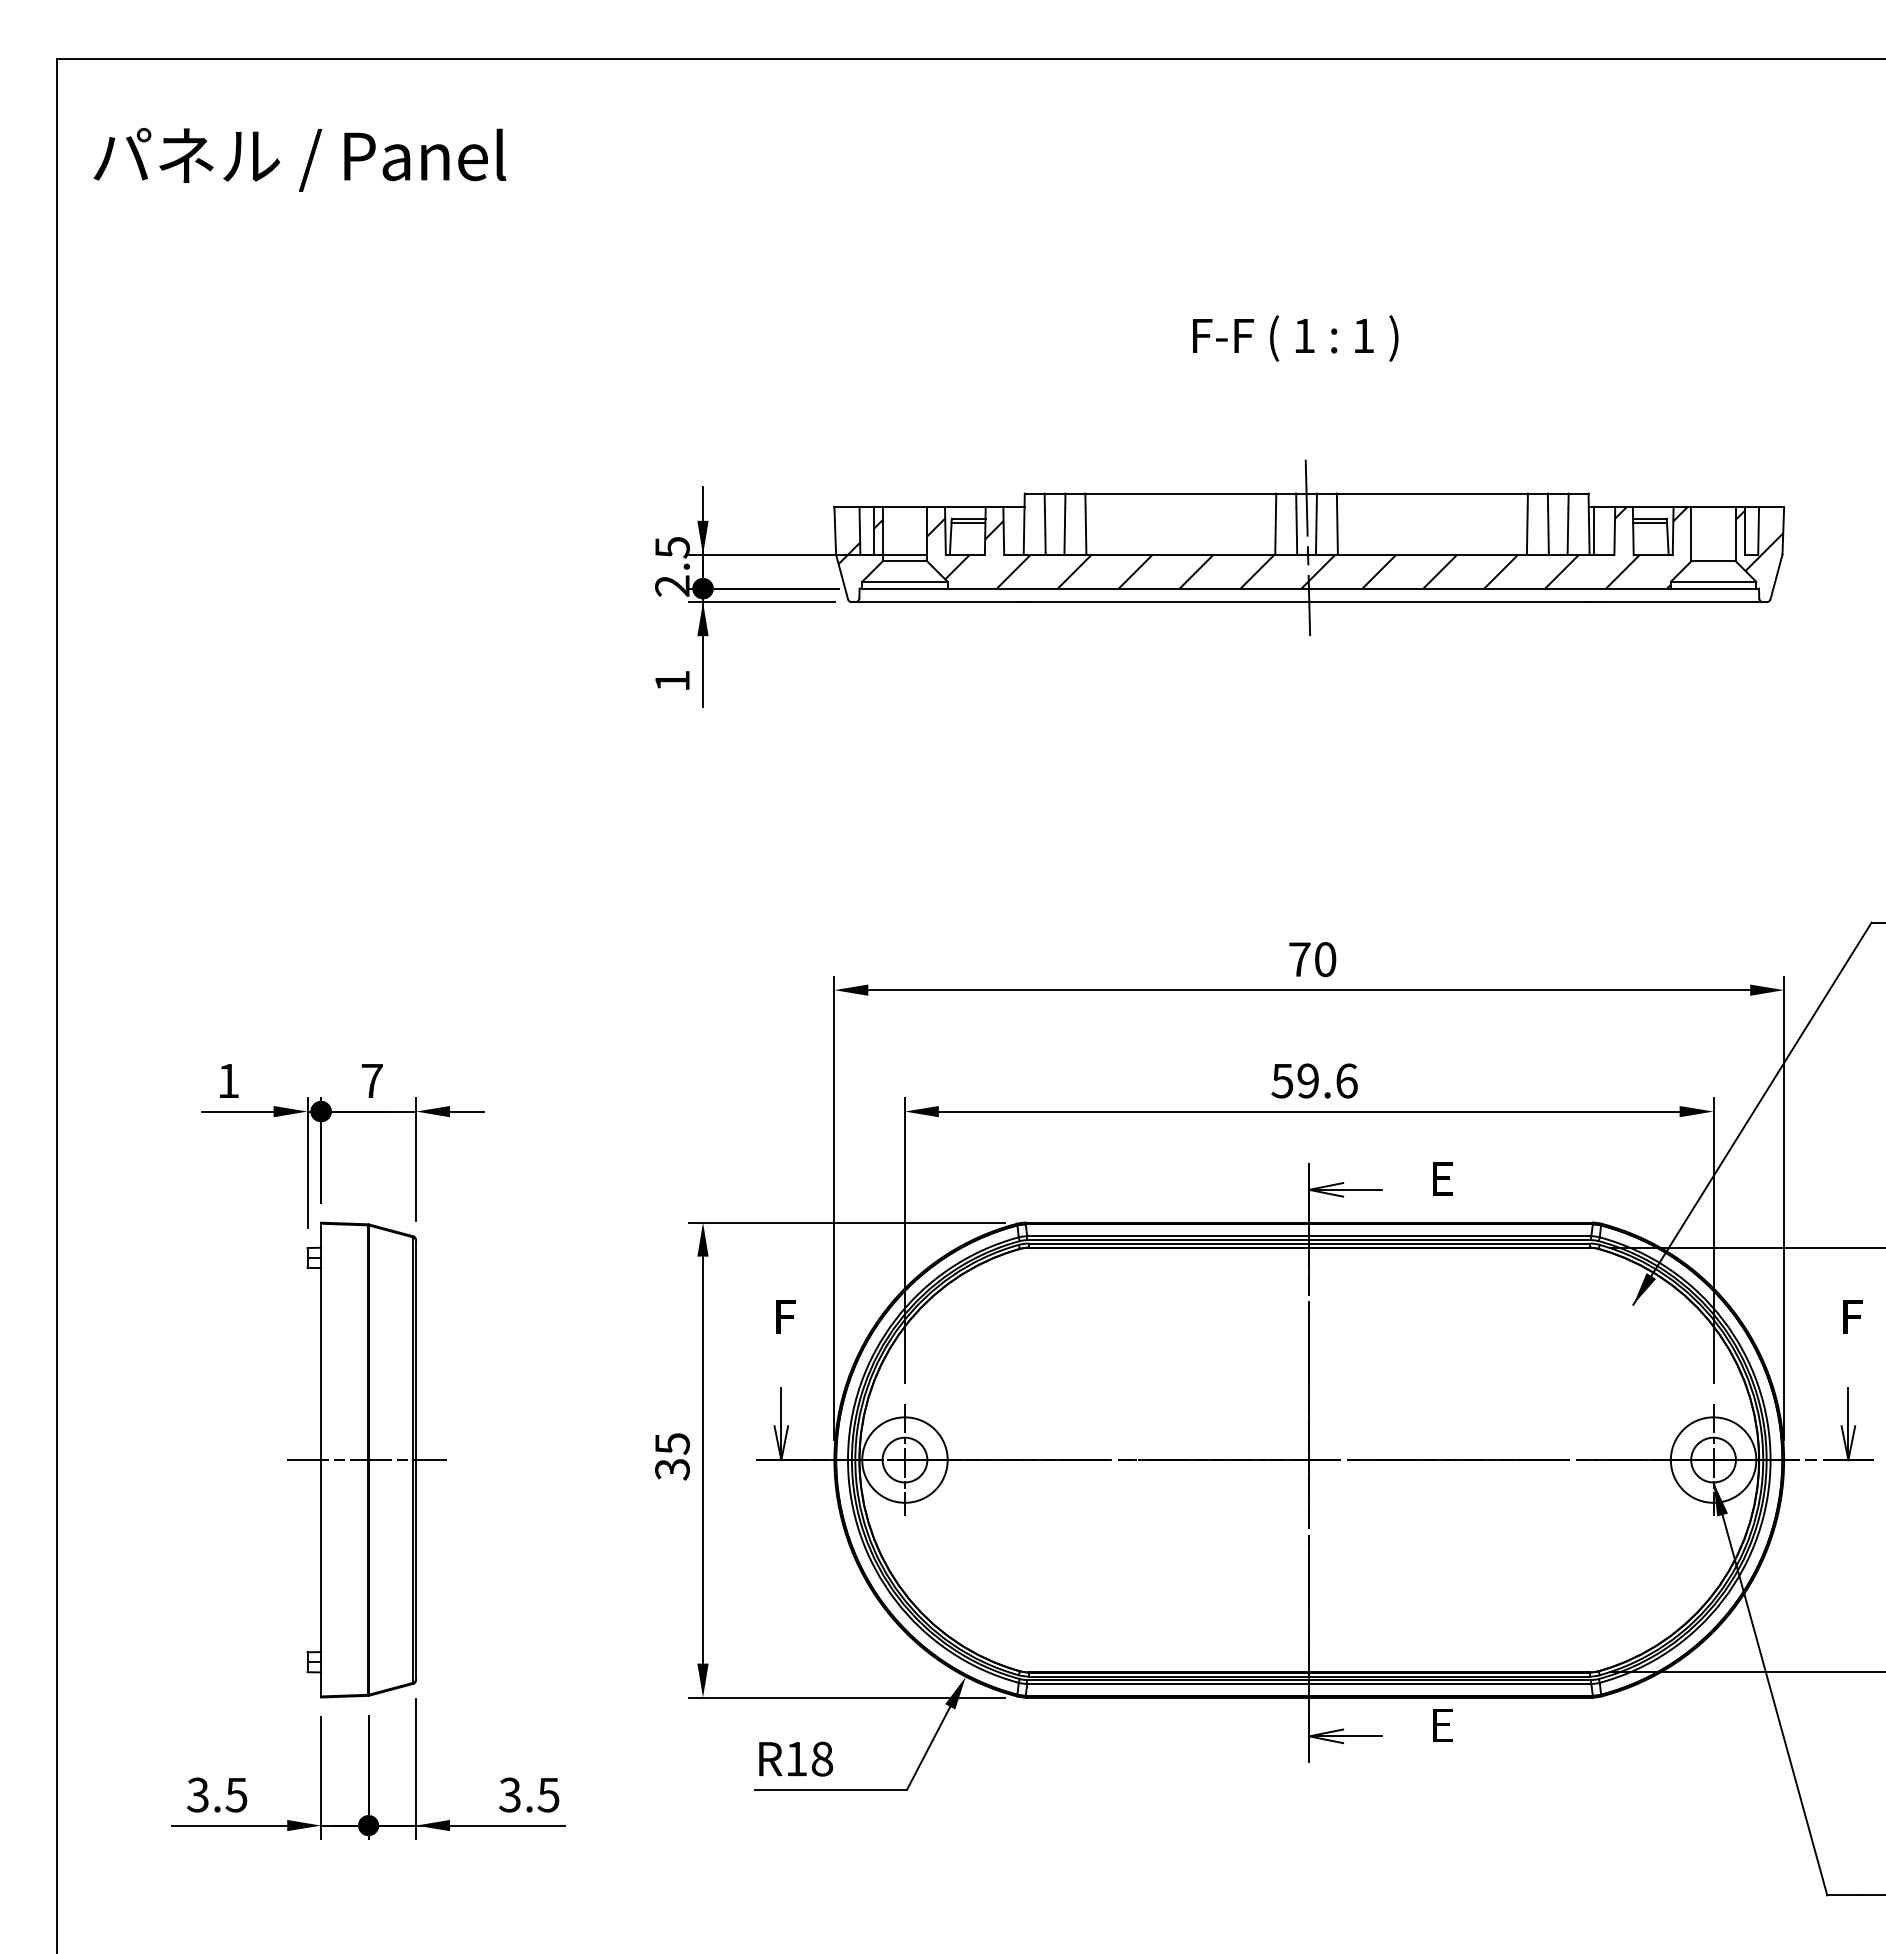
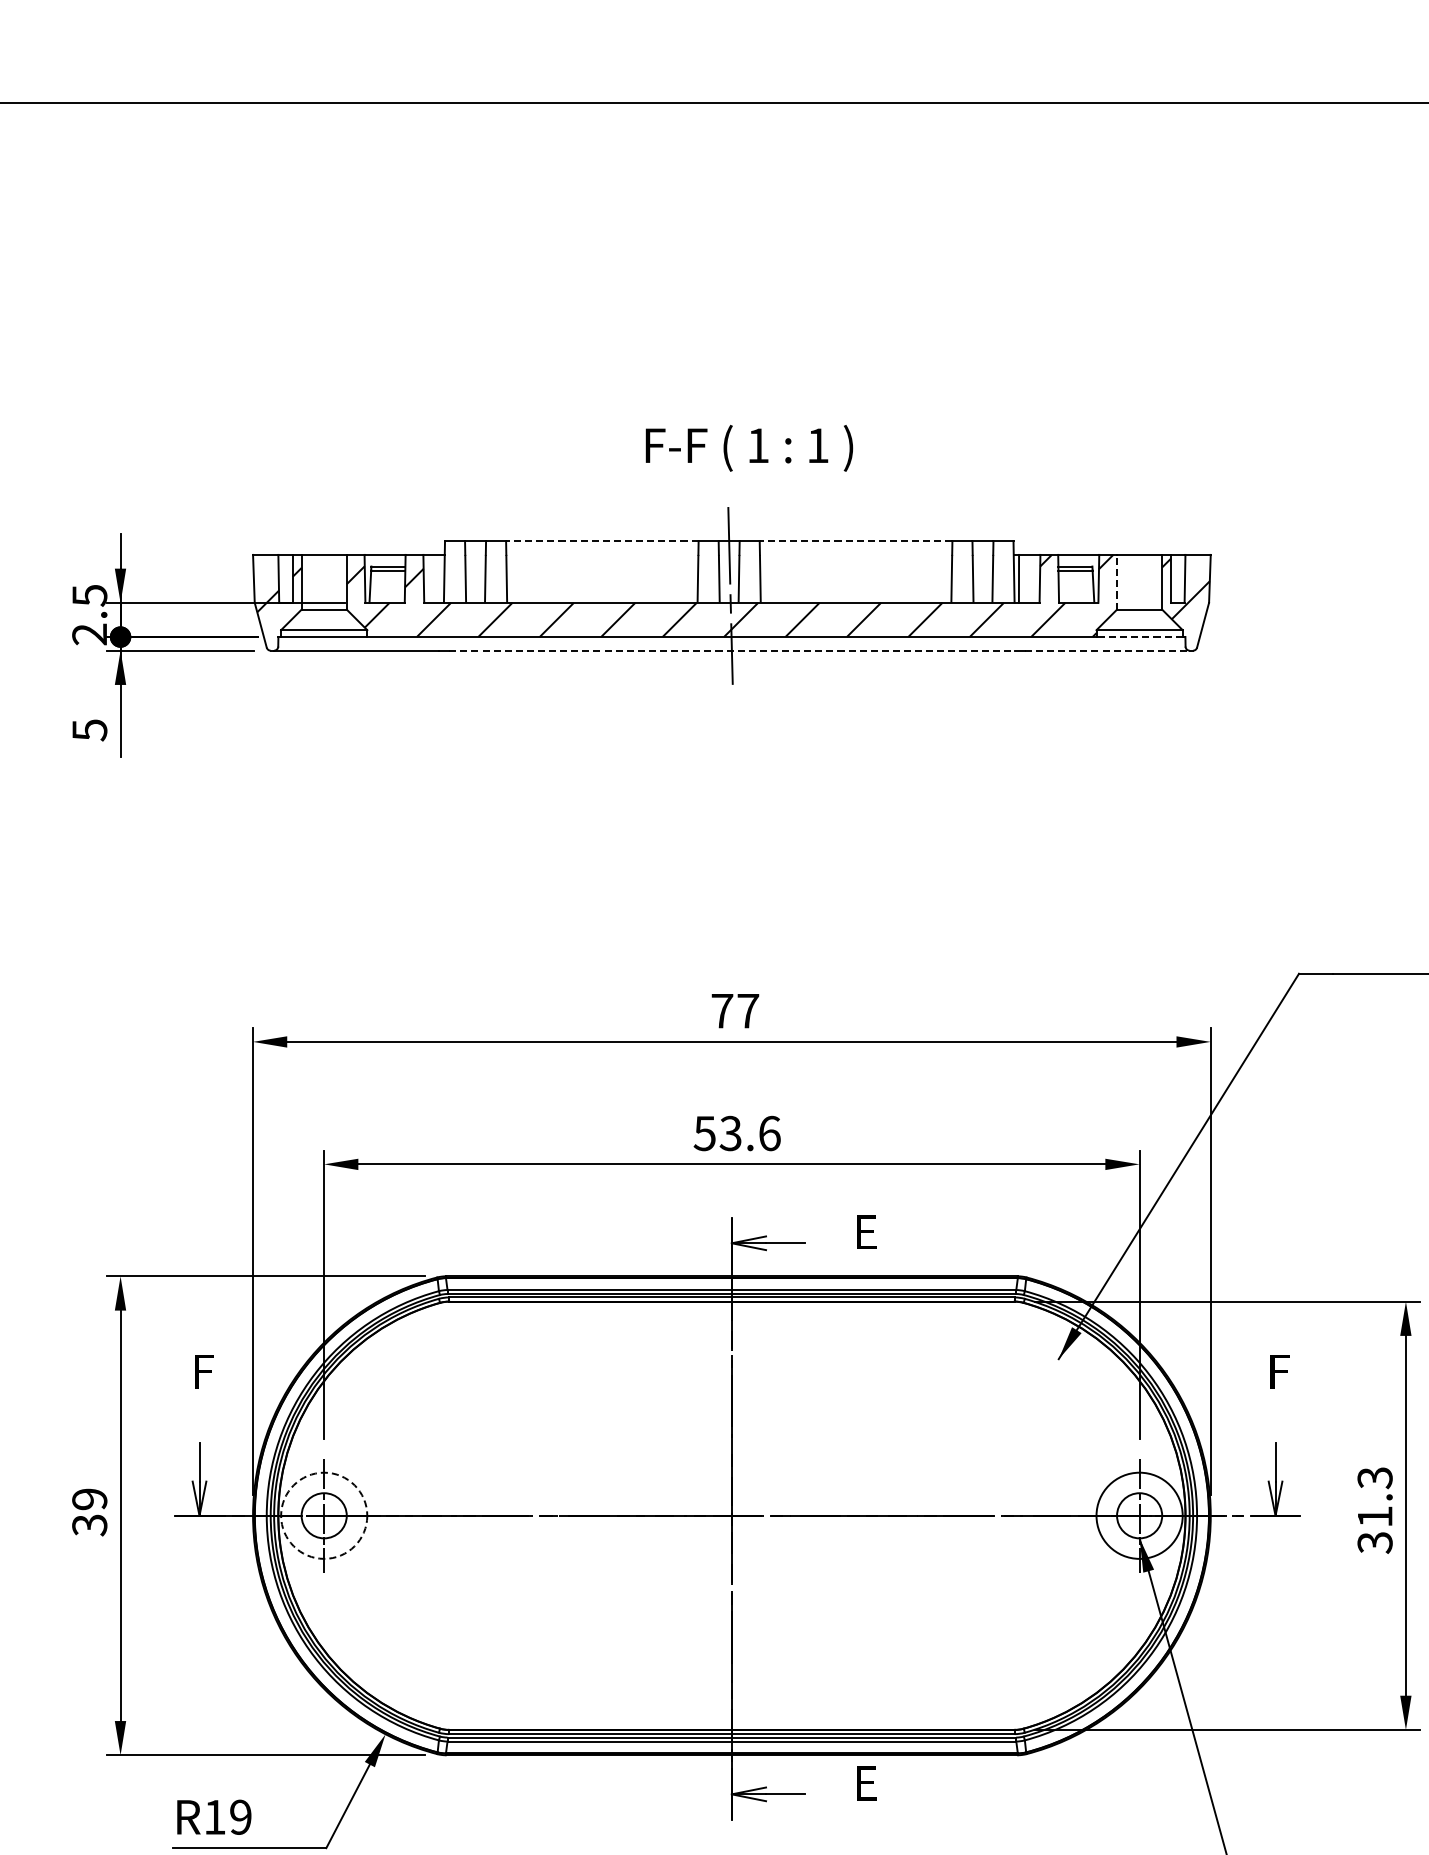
text: (1295, 338) -> (749, 448), moved
line: (1180, 493) -> (602, 541), solid -> dashed
line: (1432, 493) -> (856, 541), solid -> dashed
line: (1691, 533) -> (1117, 581), solid -> dashed
line: (1713, 588) -> (1139, 636), solid -> dashed
line: (1309, 602) -> (732, 650), solid -> dashed
line: (1681, 602) -> (1107, 650), solid -> dashed
text: (672, 681) -> (89, 730), 1 -> 5
text: (1325, 959) -> (748, 1010), 70 -> 77
text: (1307, 1080) -> (730, 1133), 59.6 -> 53.6
text: (672, 1444) -> (89, 1500), 35 -> 39
circle: (904, 1459) -> (323, 1515), solid -> dashed
text: (822, 1758) -> (241, 1816), R18 -> R19

